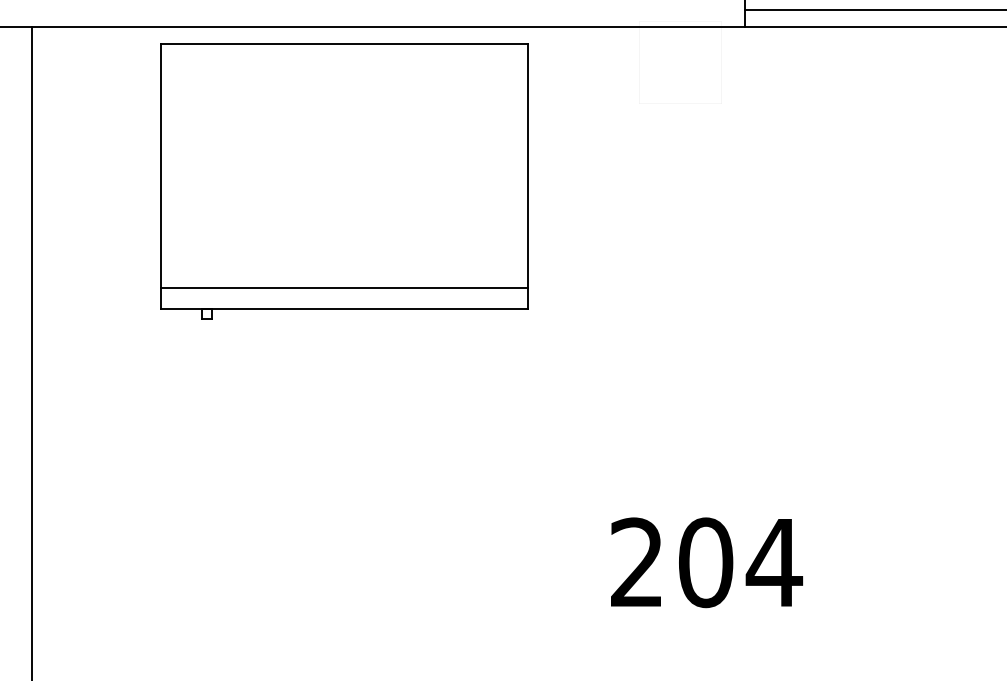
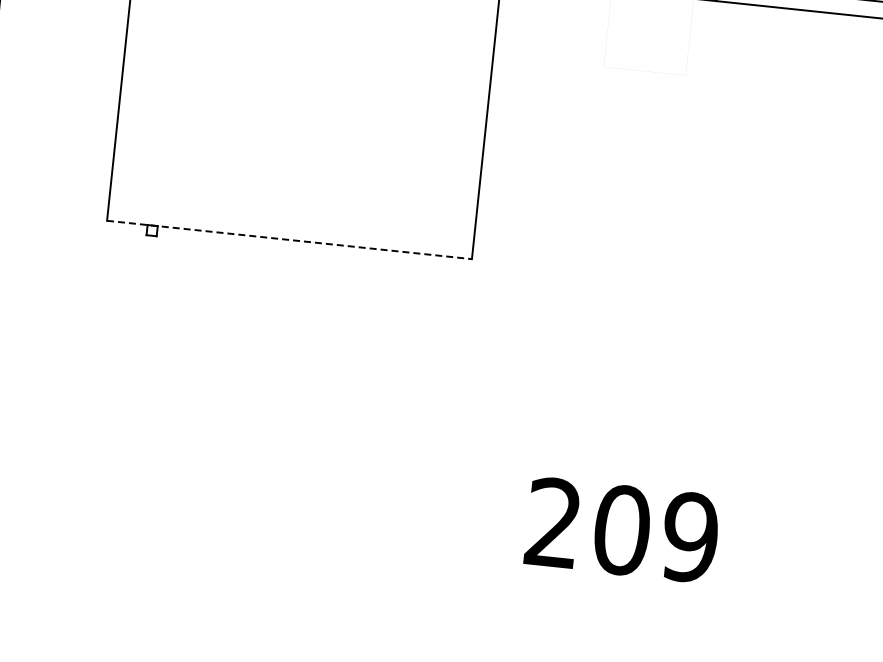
line: (344, 288) -> (291, 219), removed
line: (345, 308) -> (290, 239), solid -> dashed
text: (774, 562) -> (690, 537), 204 -> 209

